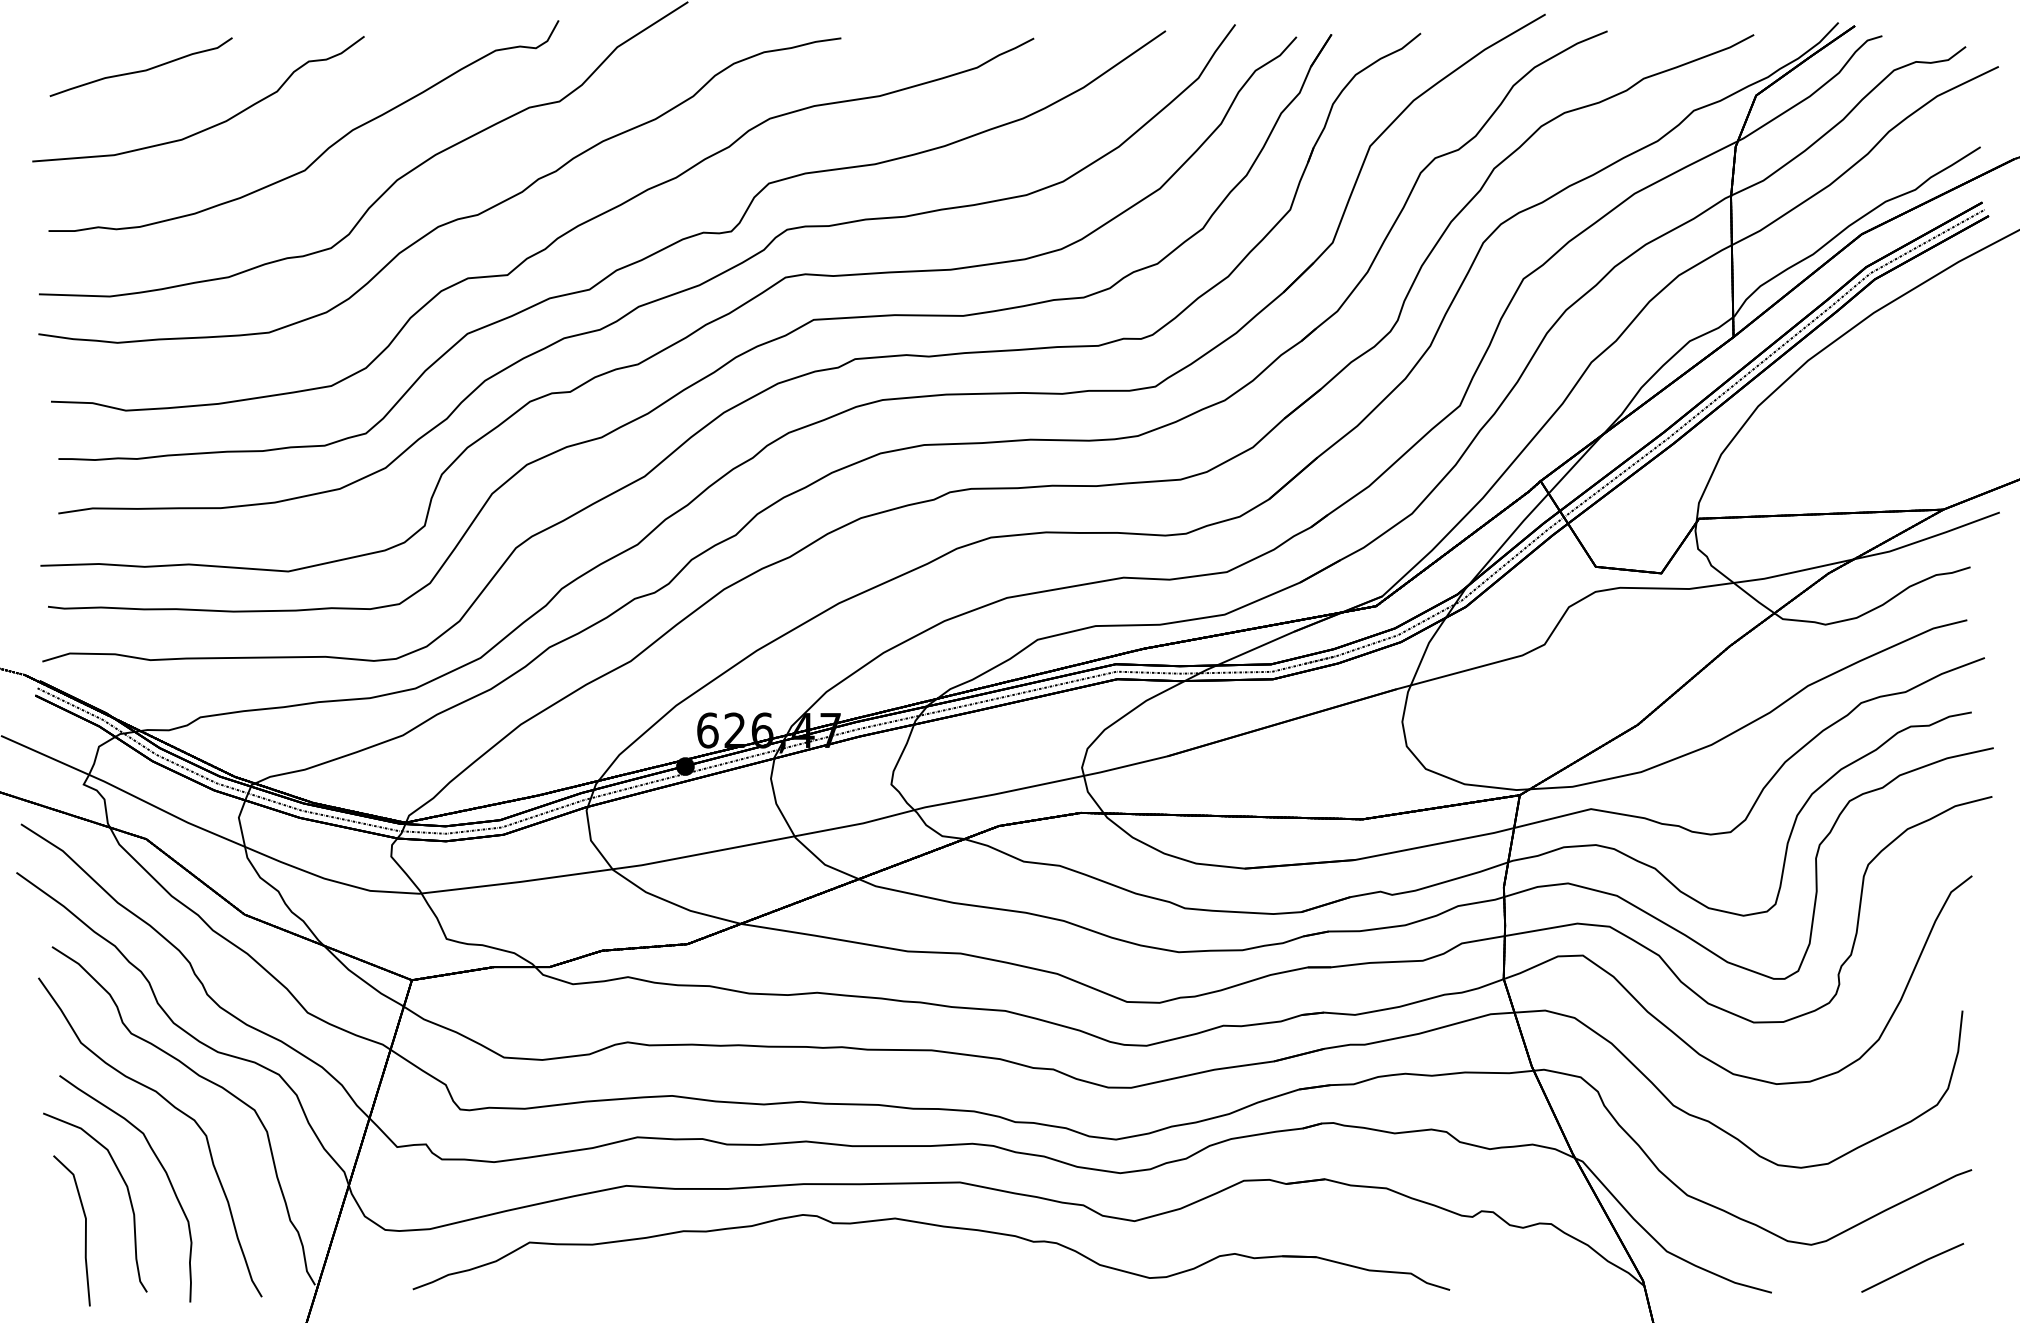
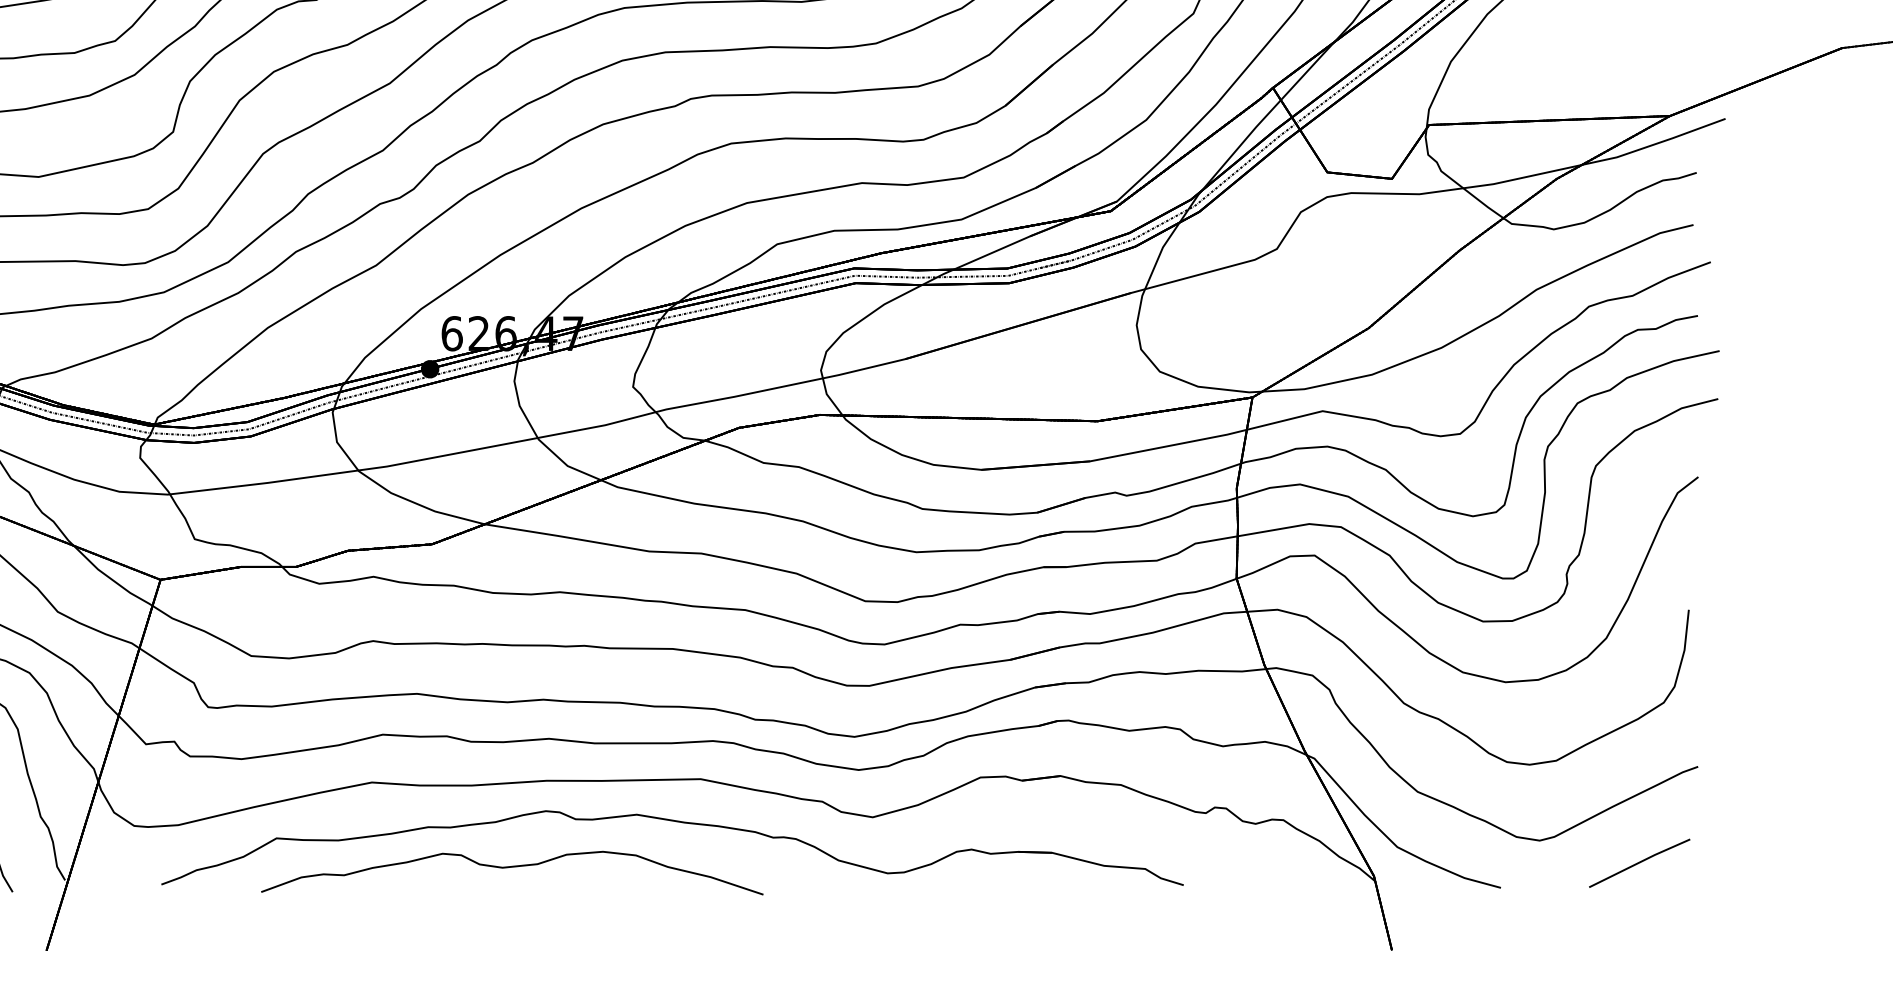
curve: (768, 1272) -> (511, 867), added

